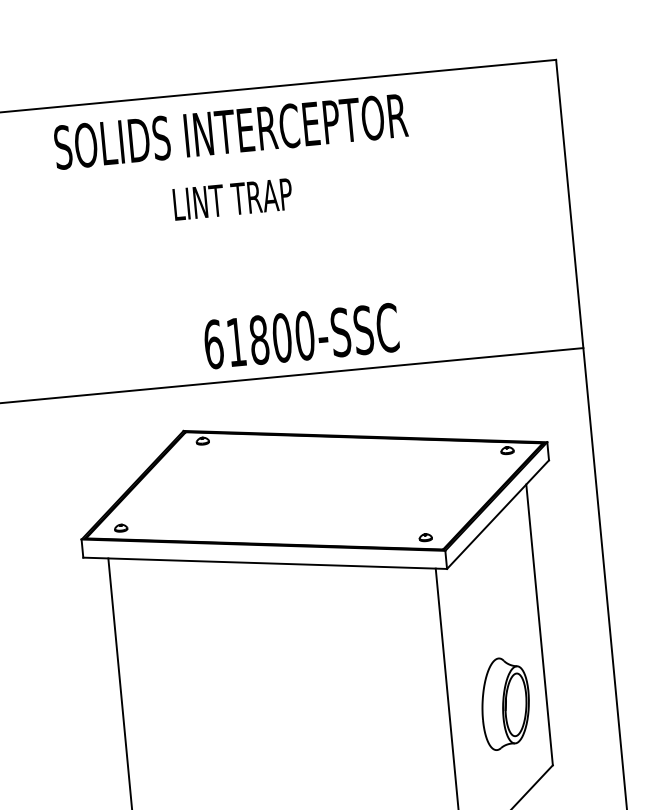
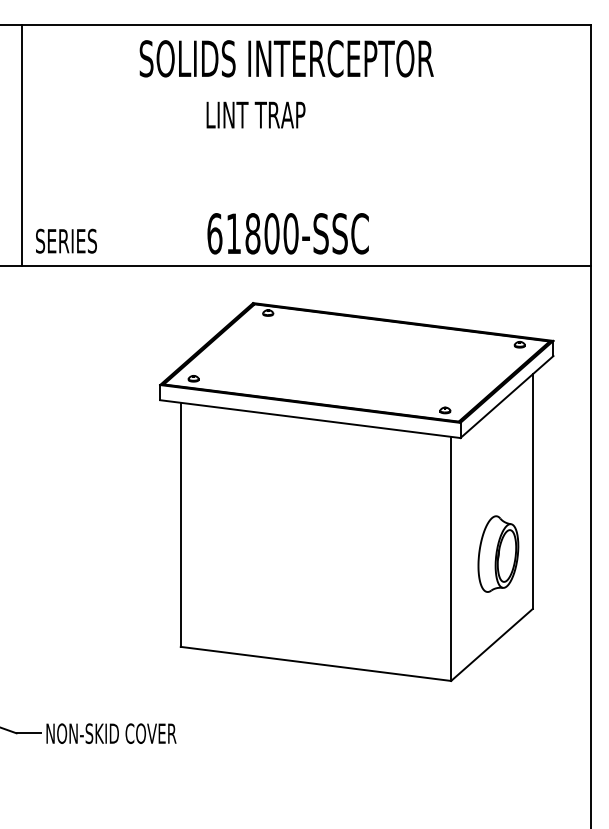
text: (230, 131) -> (286, 58), moved
text: (232, 198) -> (255, 114), moved
text: (300, 335) -> (287, 233), moved

